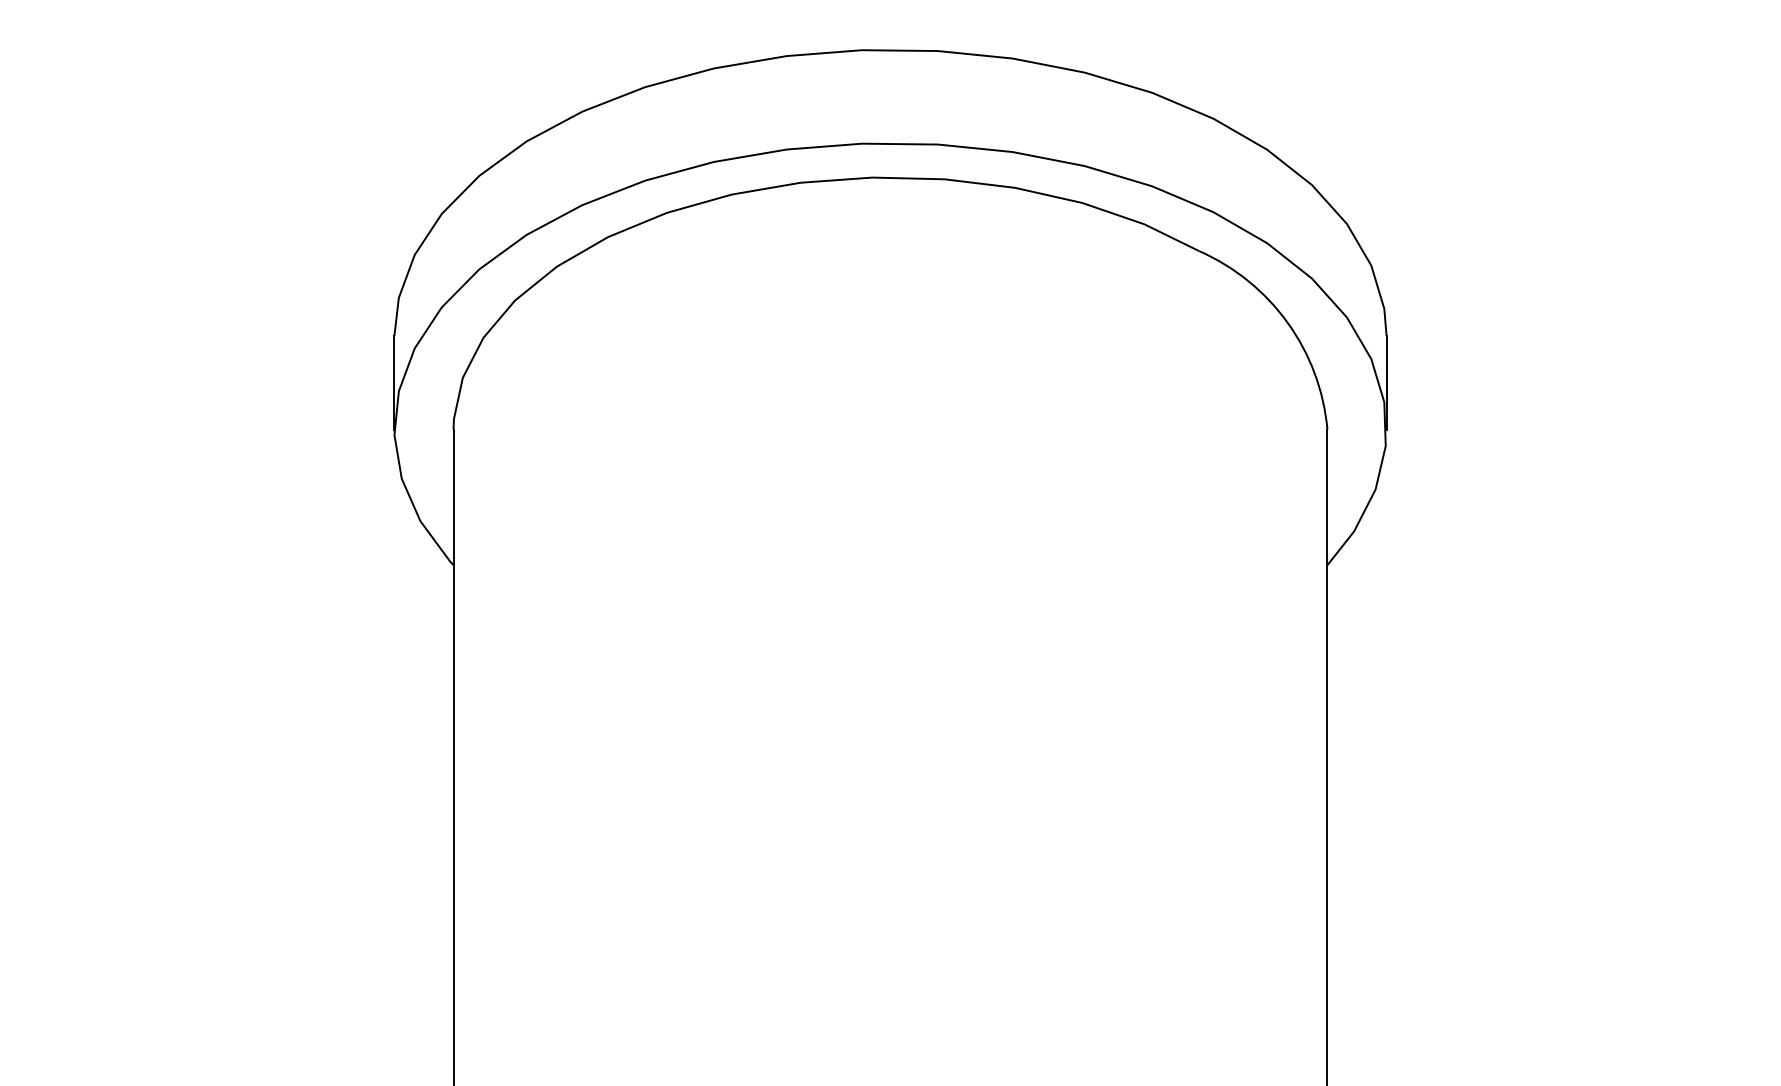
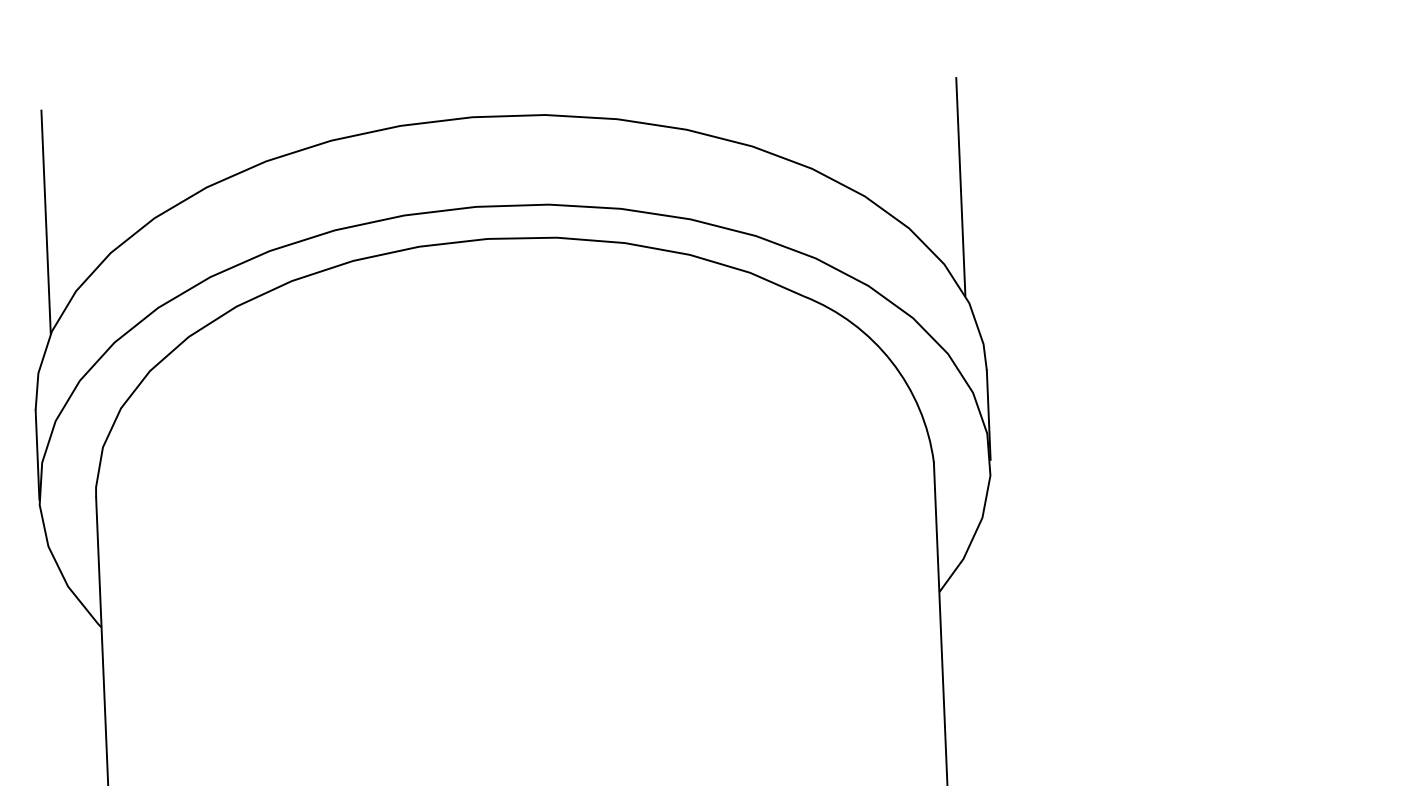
line: (413, 140) -> (46, 221), added
line: (1367, 143) -> (960, 186), added

